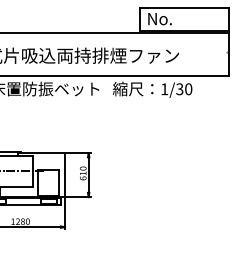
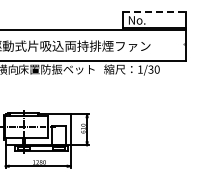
line: (186, 7) -> (155, 12), solid -> dashed

